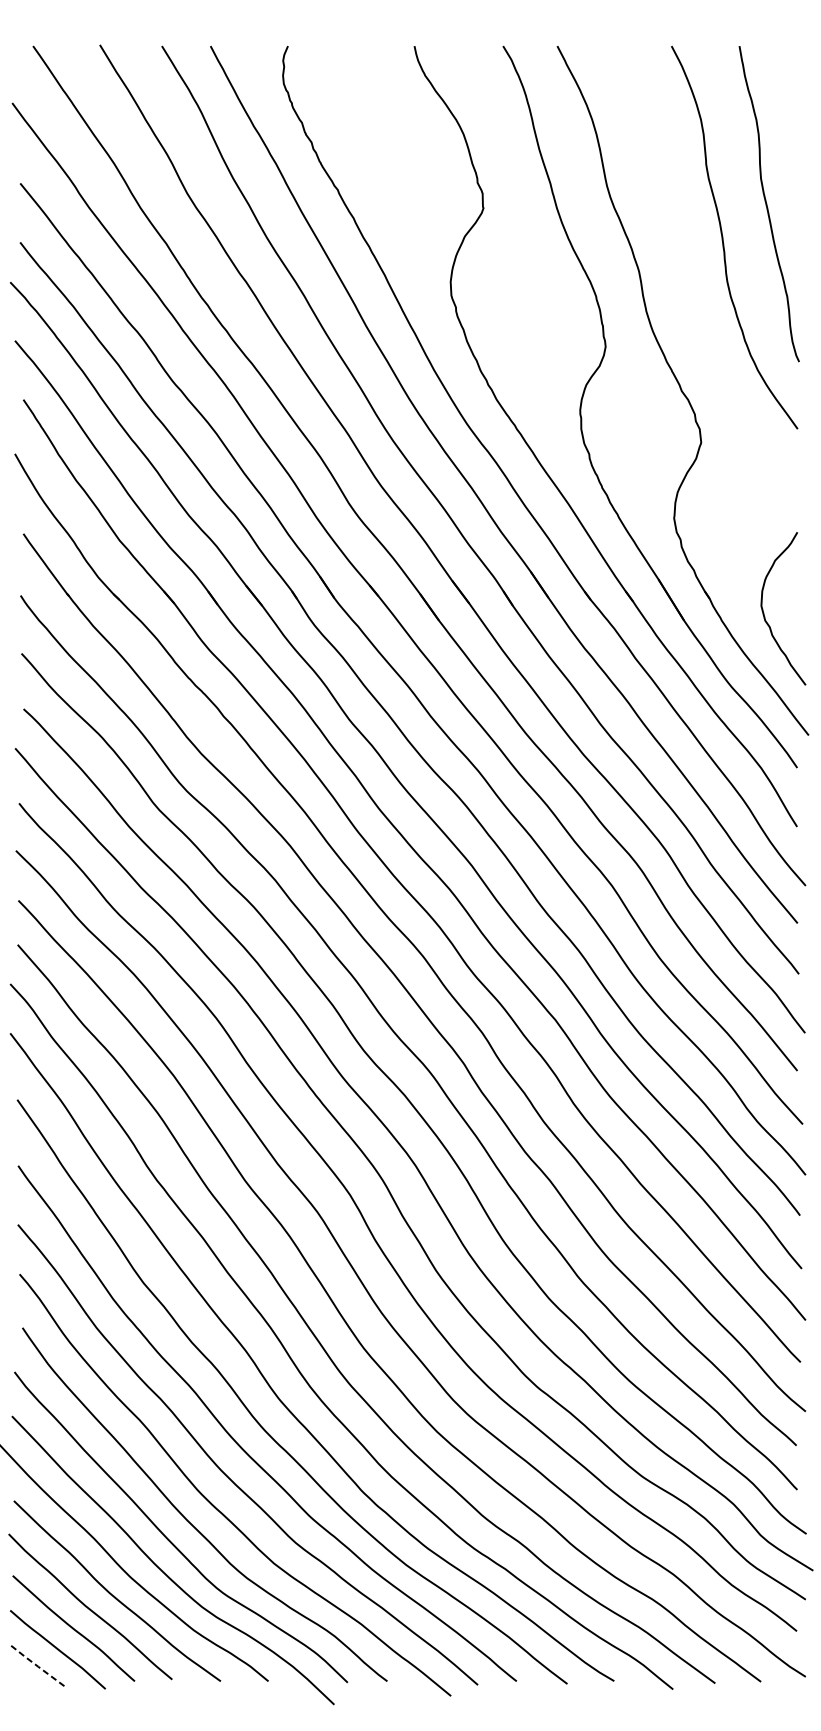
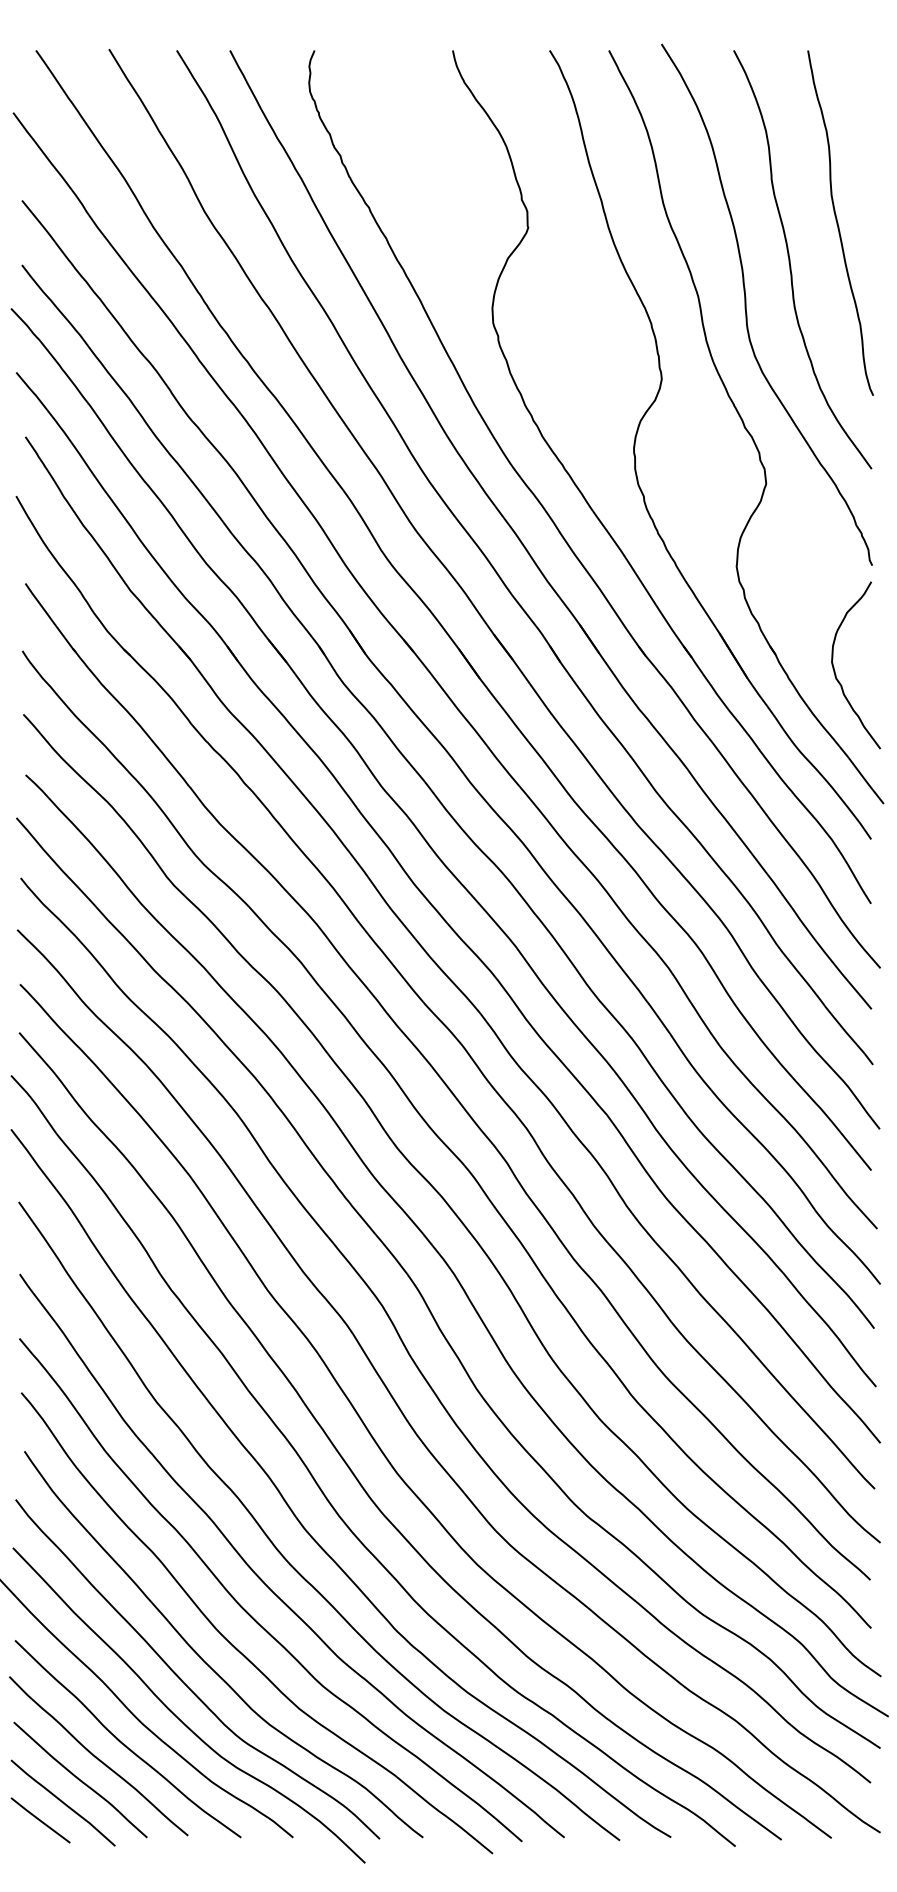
curve: (683, 278) -> (746, 304), added
line: (37, 1665) -> (40, 1820), dashed -> solid

